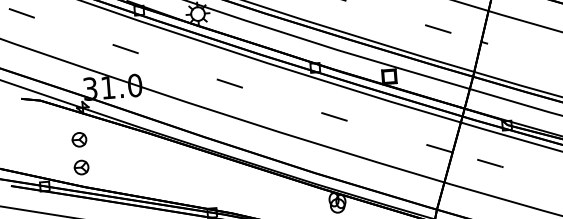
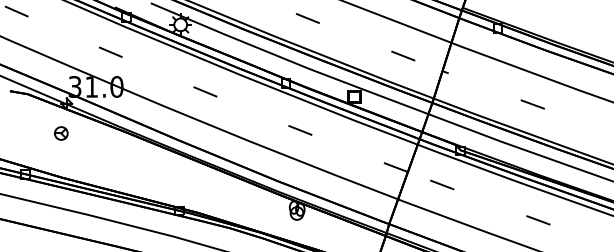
part: (81, 167) -> (61, 159), removed

